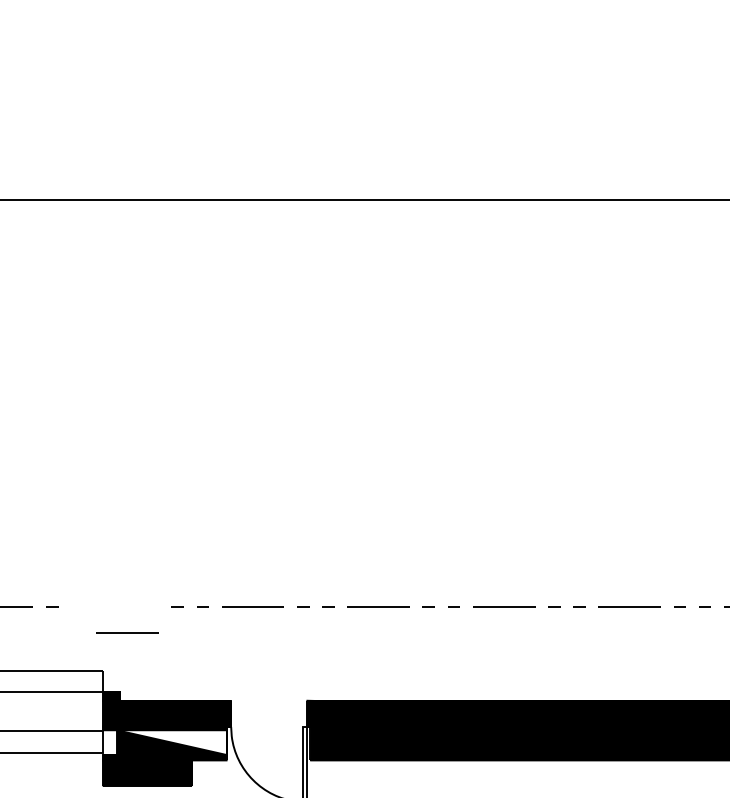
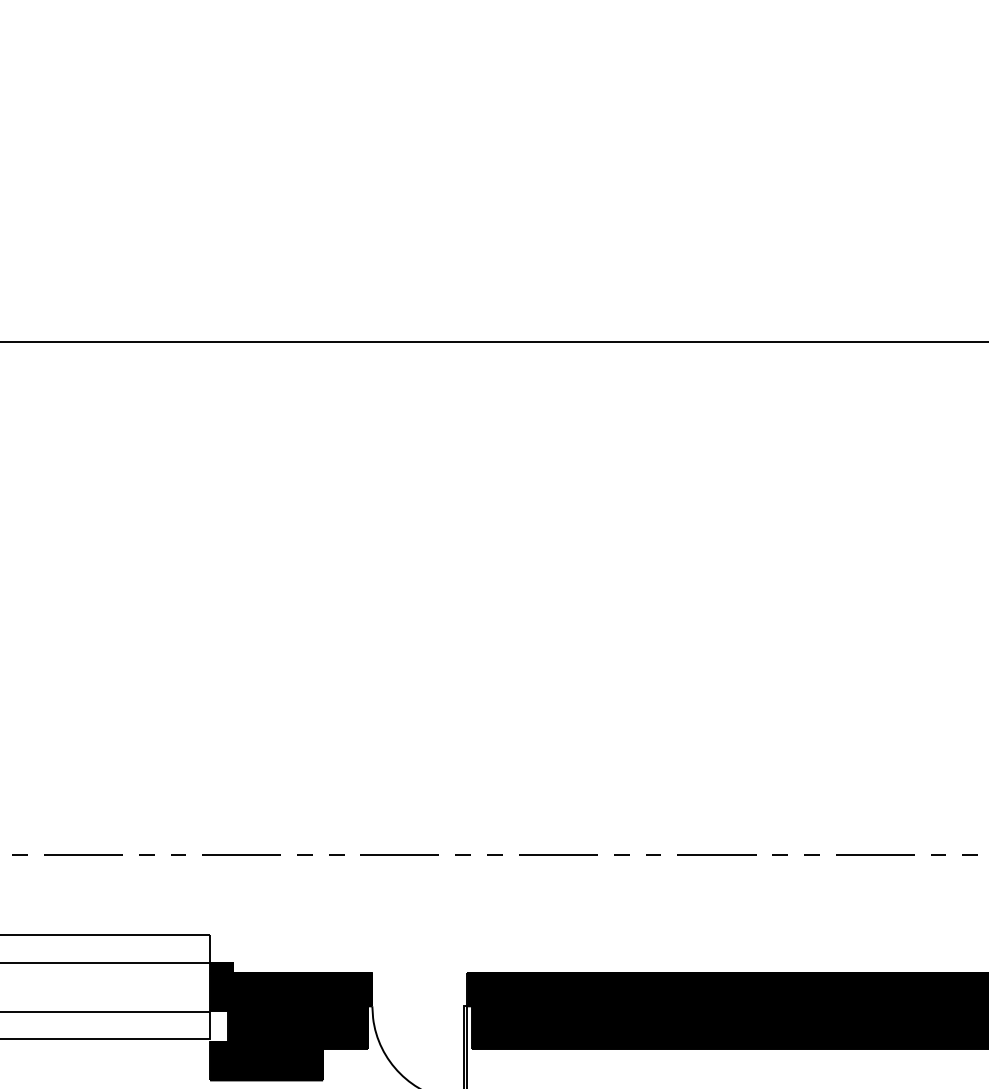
line: (77, 606) -> (178, 854), added
line: (127, 632) -> (241, 854), moved
fill: (171, 742) -> (297, 1026), added

